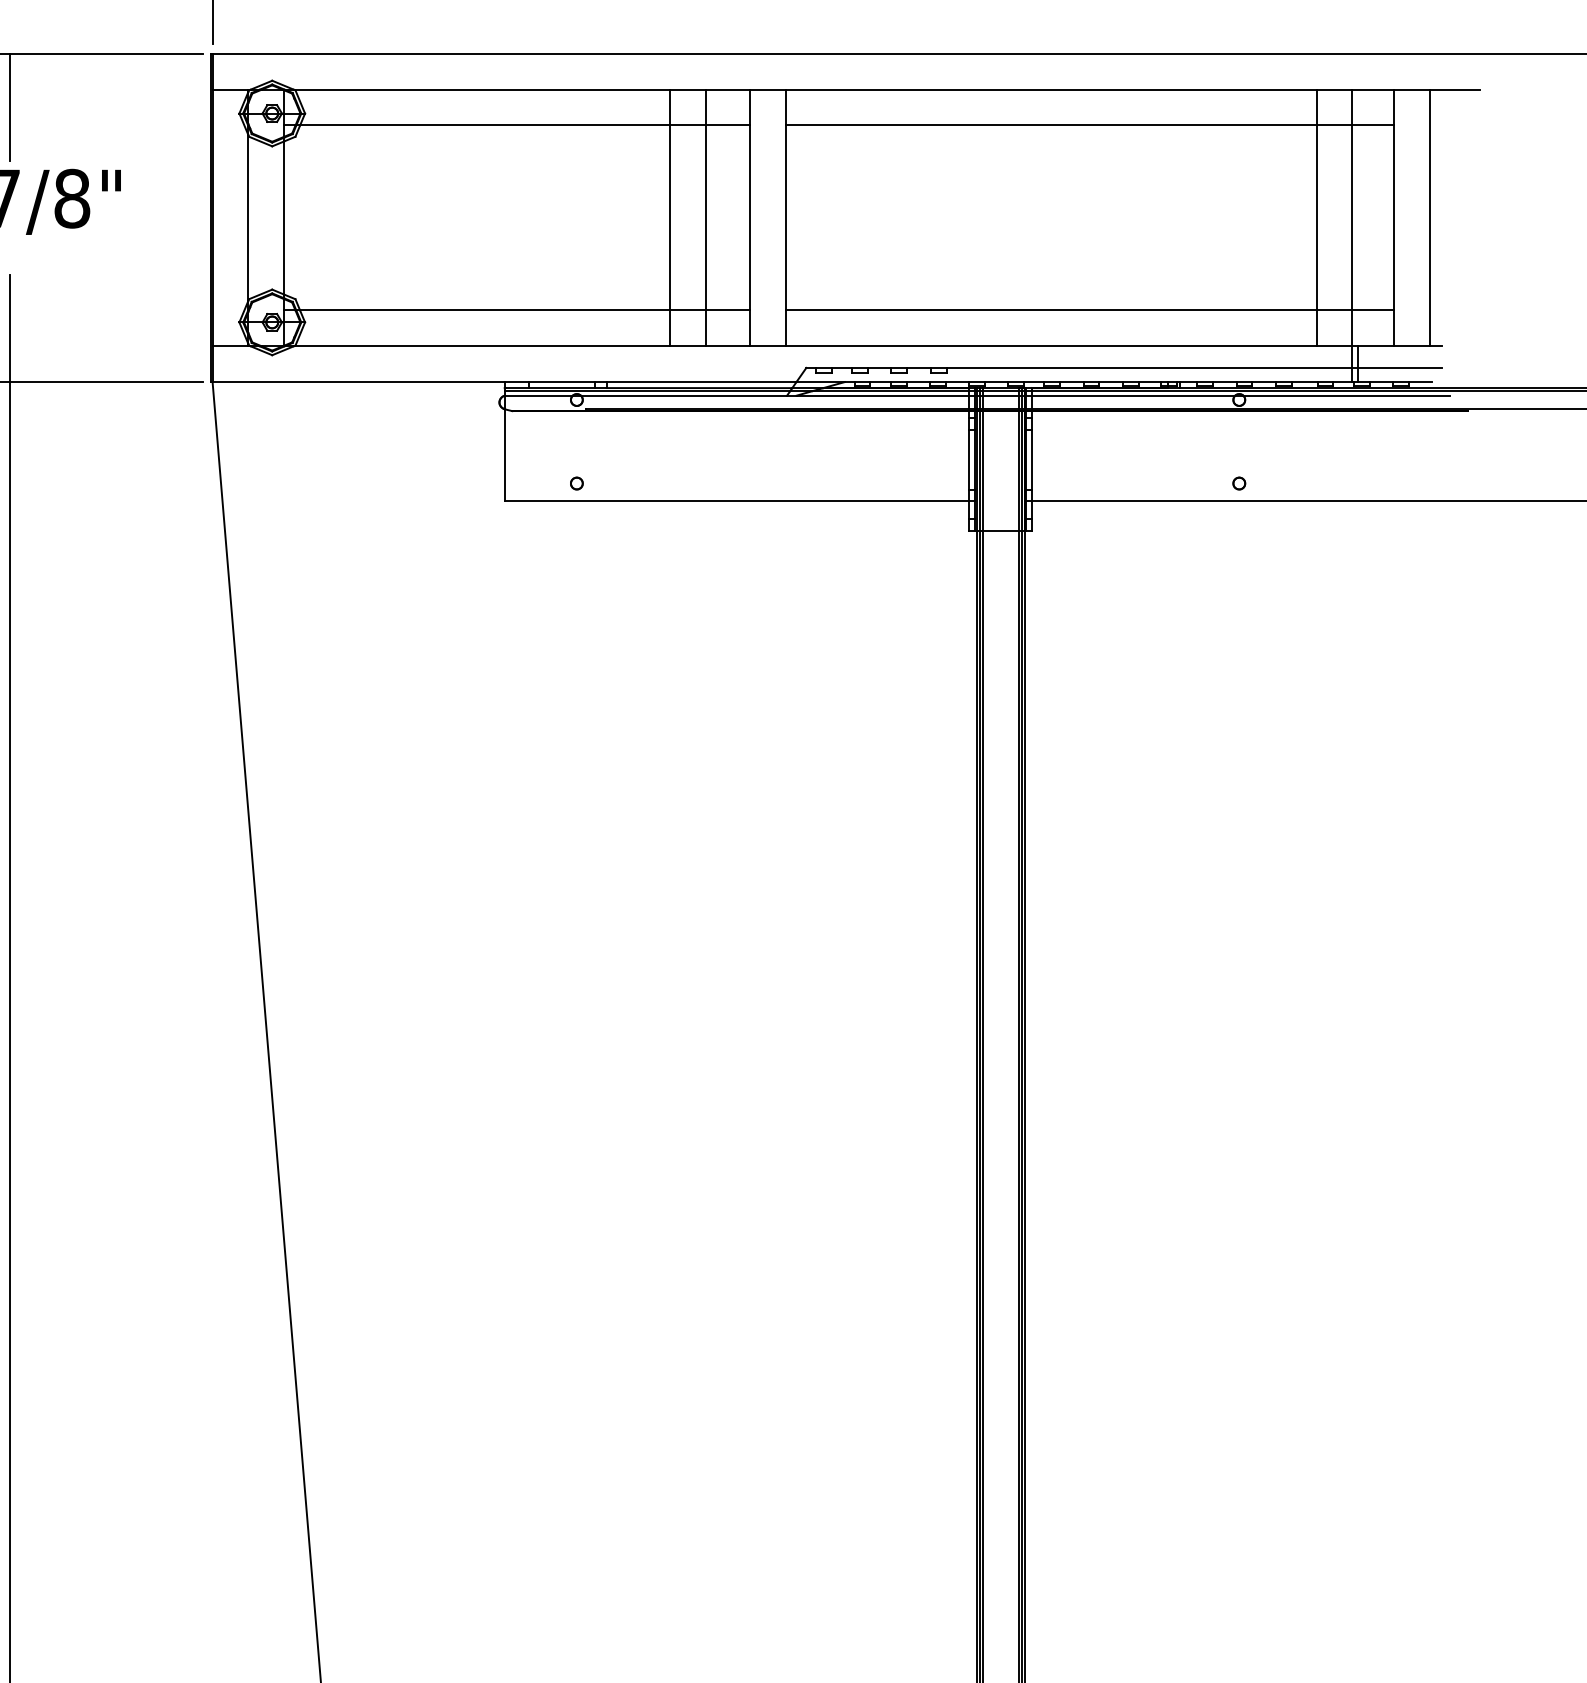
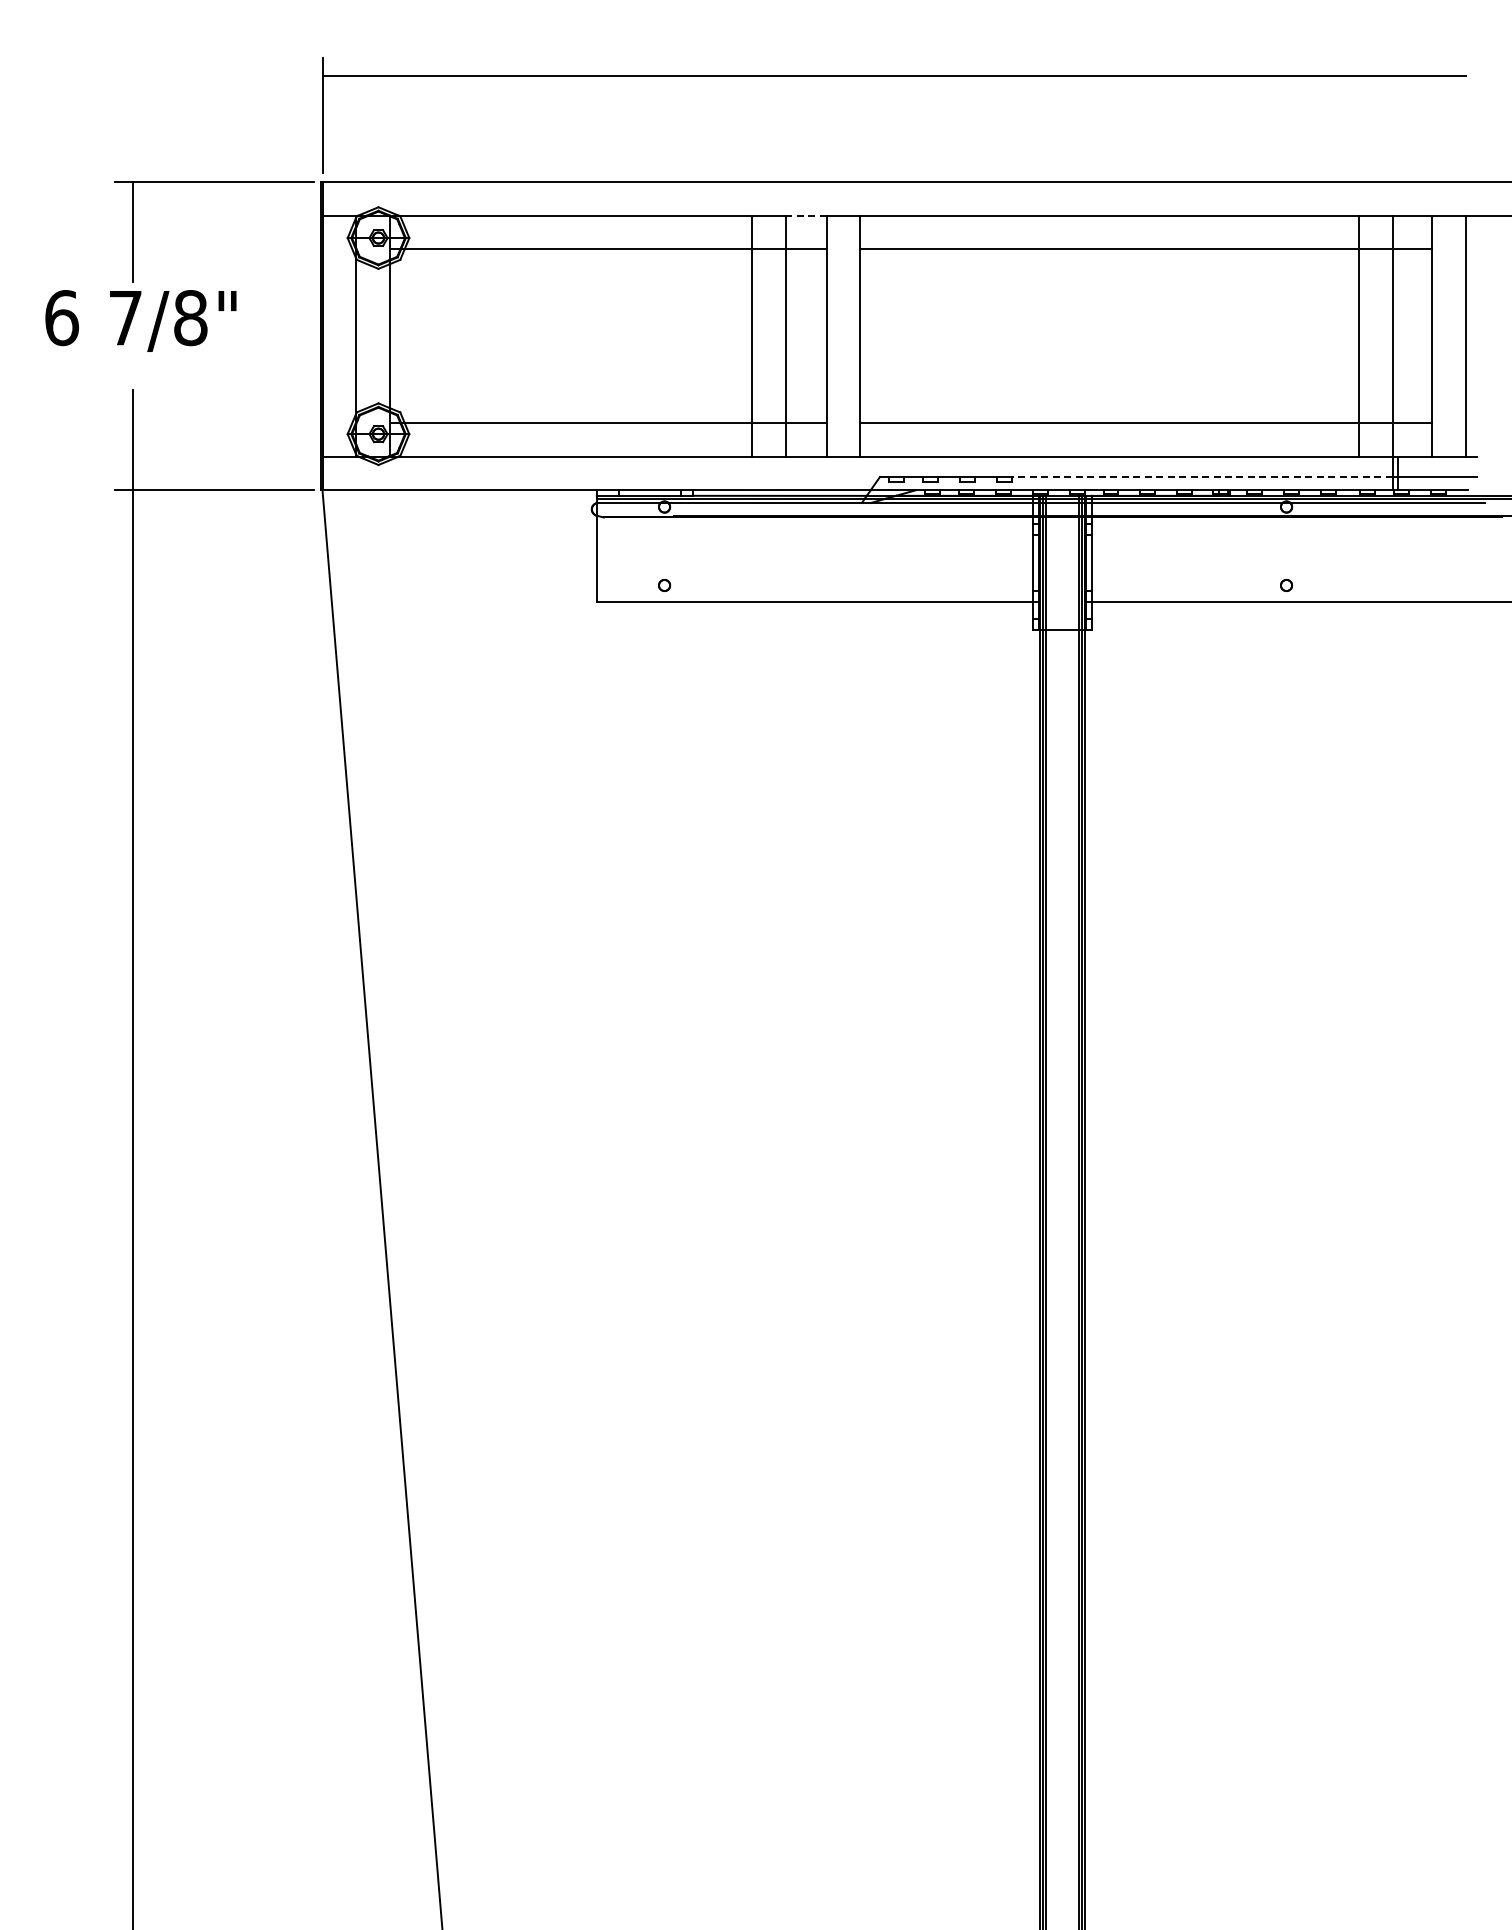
line: (726, 89) -> (805, 215), solid -> dashed
line: (1149, 367) -> (1202, 476), solid -> dashed

